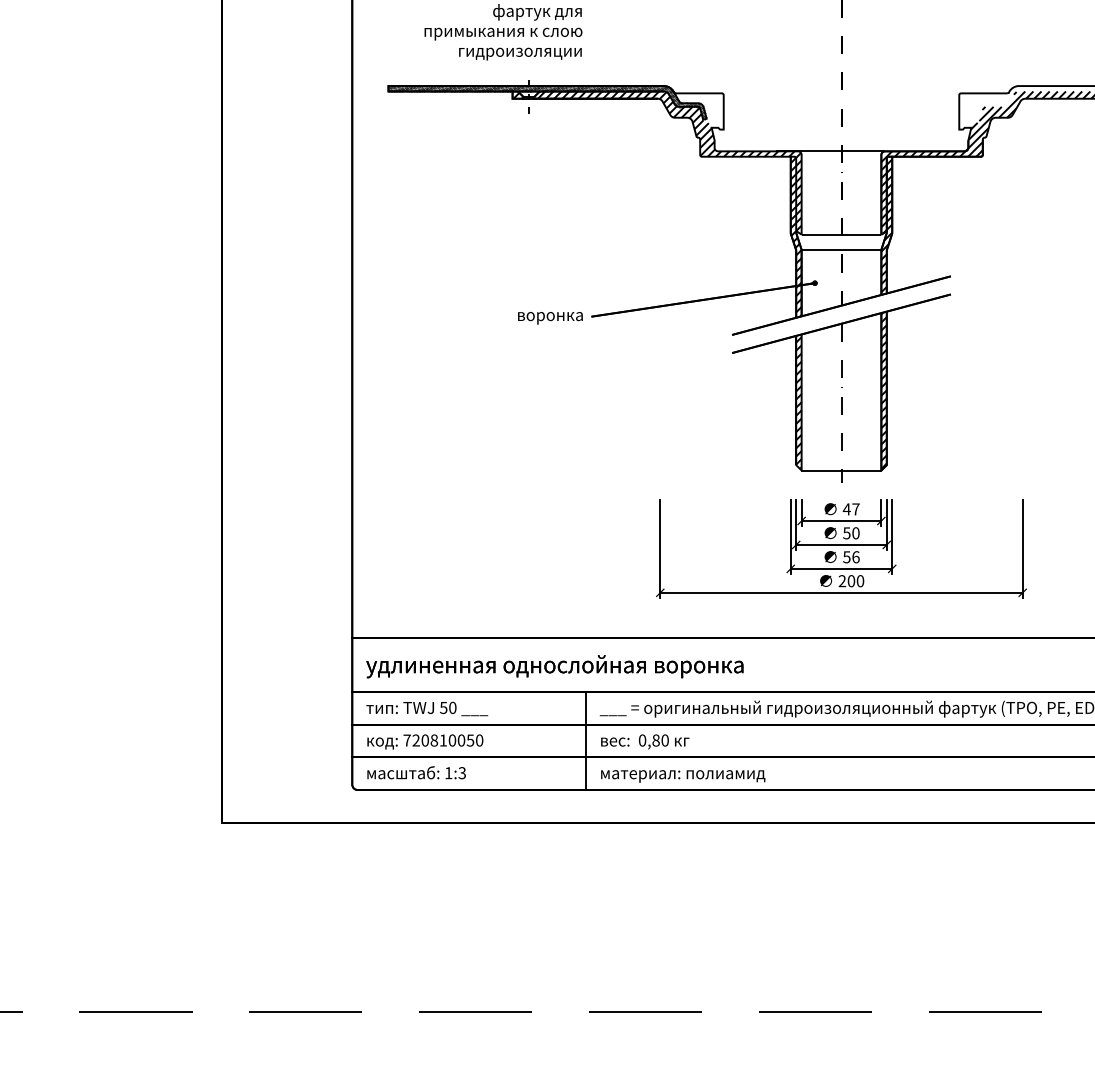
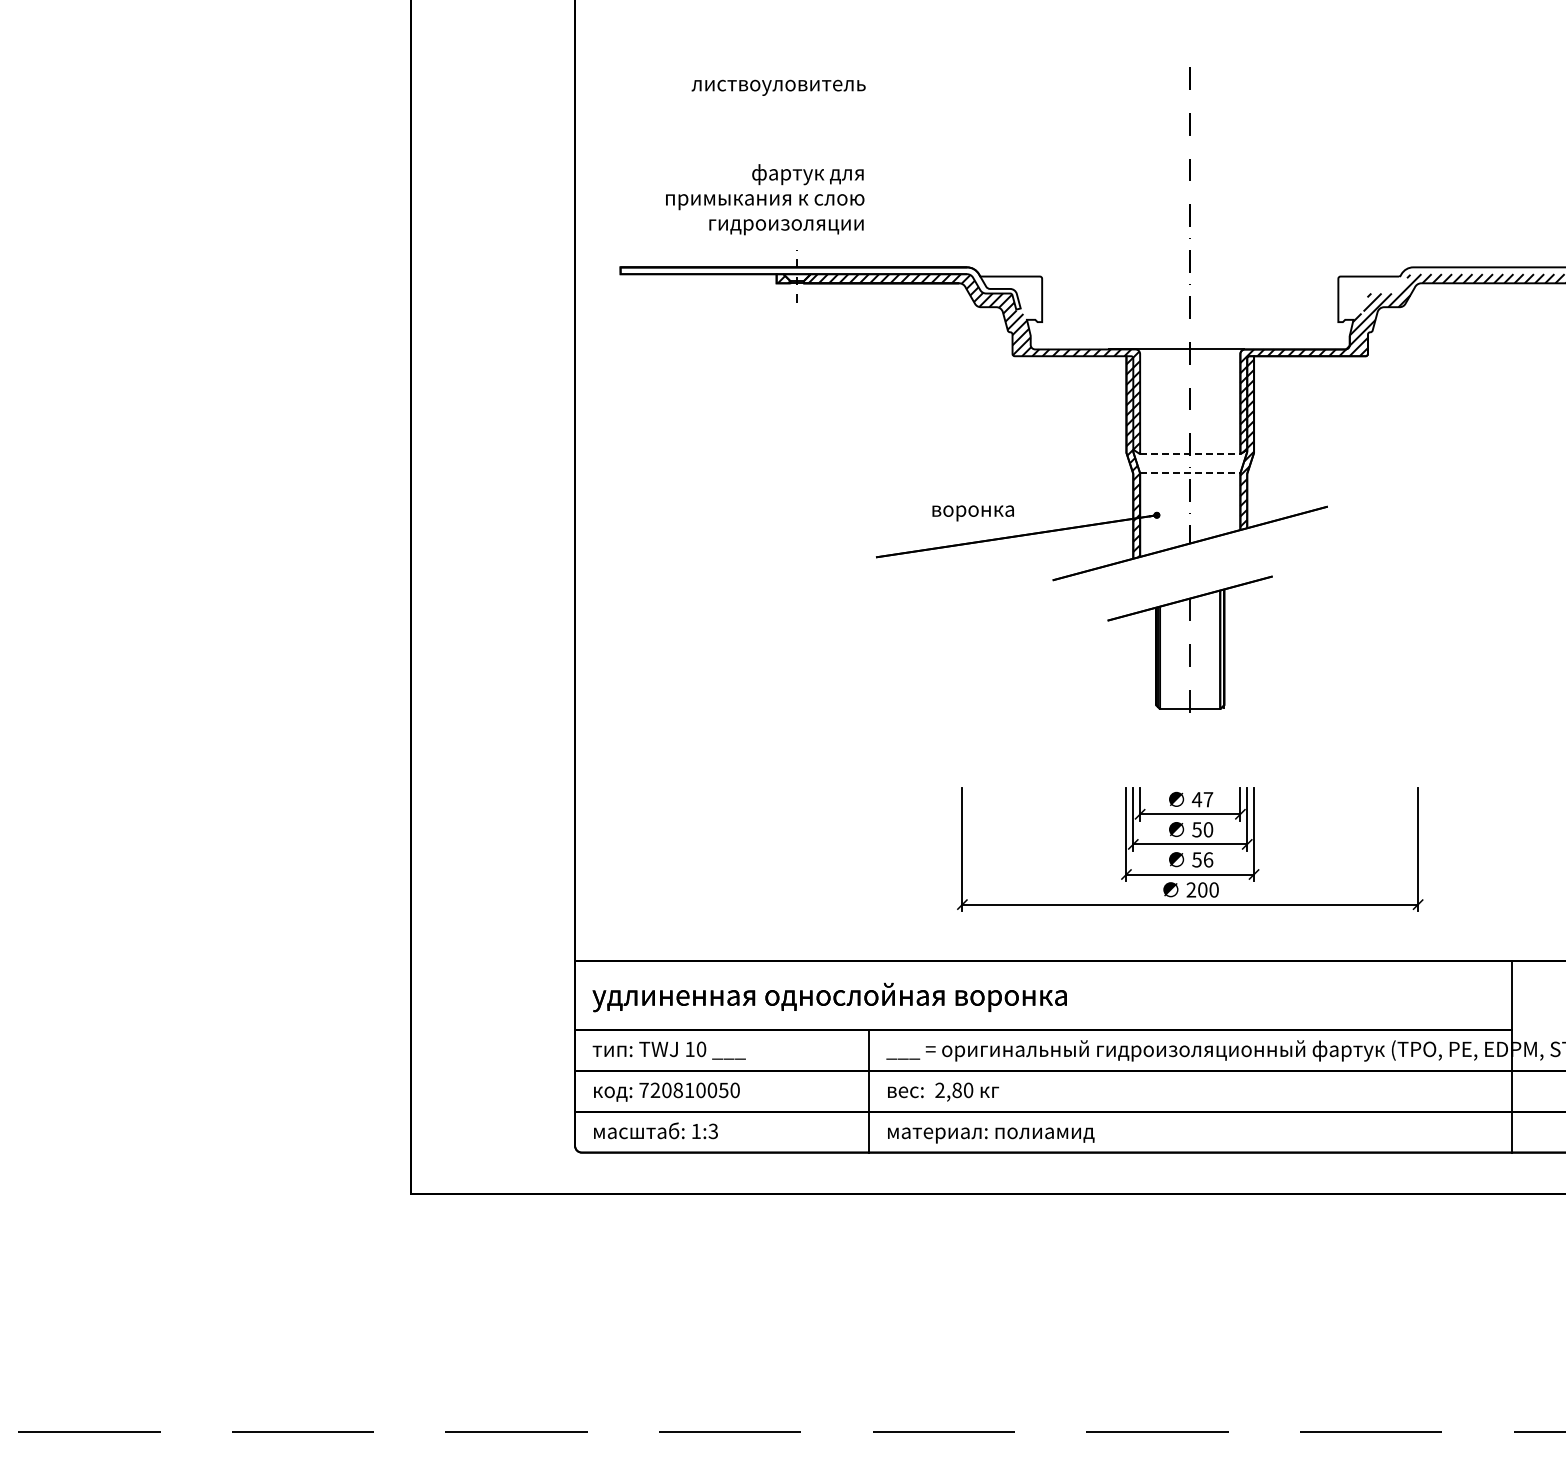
hatch: (547, 102) -> (820, 287), removed
line: (841, 234) -> (1190, 454), solid -> dashed
line: (841, 249) -> (1190, 473), solid -> dashed
text: (549, 318) -> (972, 513), moved
part: (840, 387) -> (1189, 646), size x0.6
text: (443, 708) -> (689, 1049), 50 -> 10
text: (642, 740) -> (939, 1090), 0,80 -> 2,80

